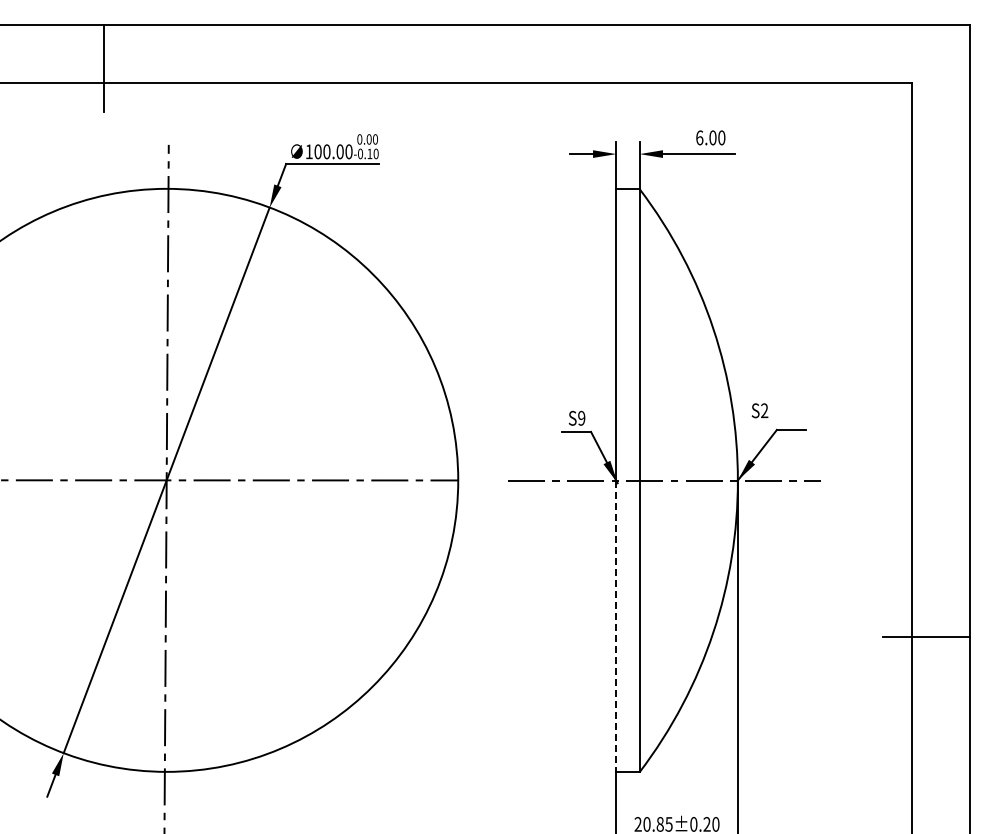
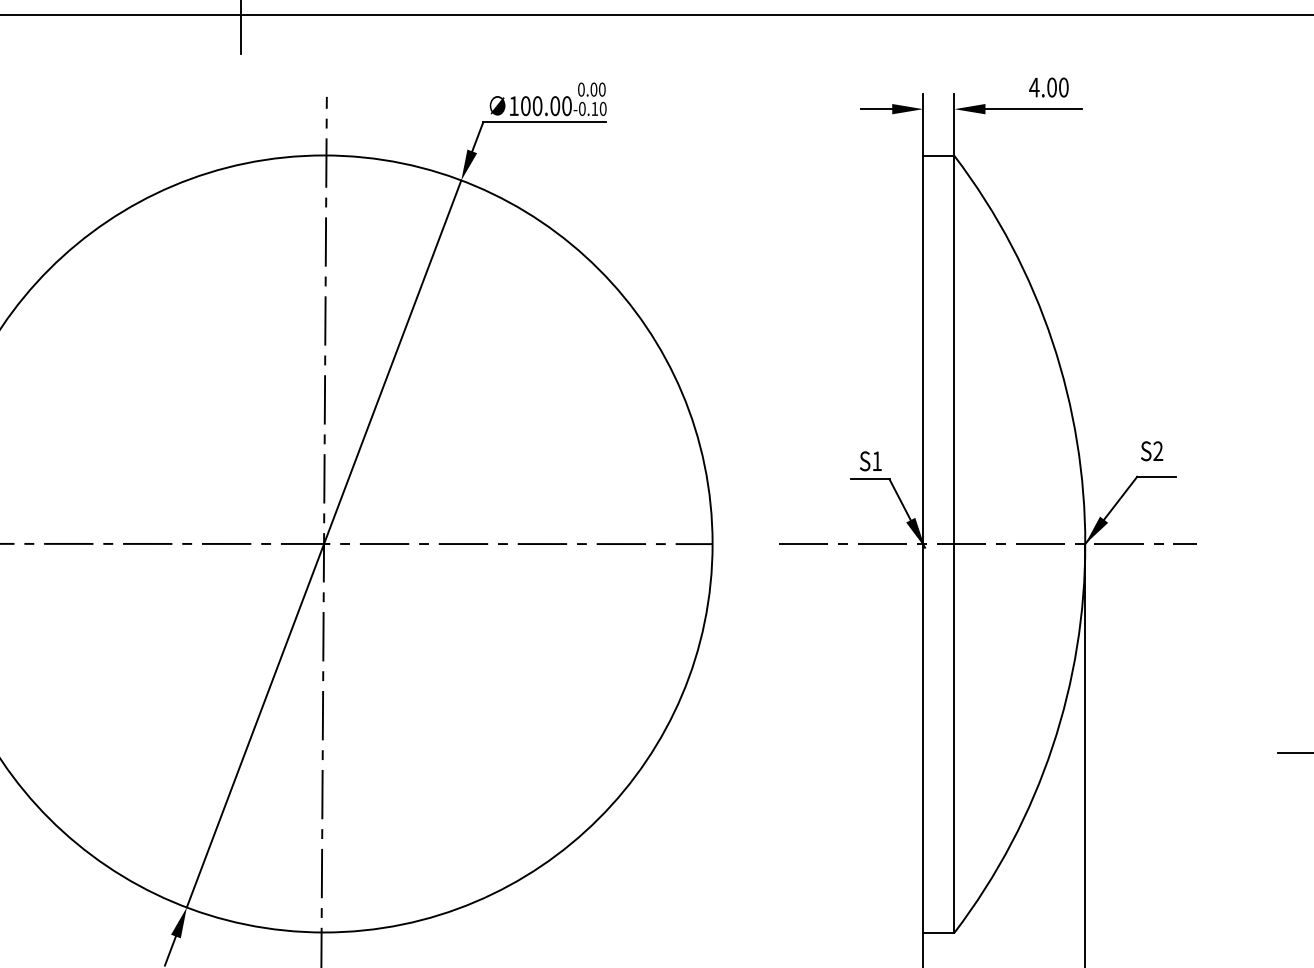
text: (699, 137) -> (1034, 87), 6.00 -> 4.00
text: (759, 410) -> (1151, 450), moved
text: (581, 417) -> (876, 460), S9 -> S1
line: (616, 626) -> (923, 738), dashed -> solid

